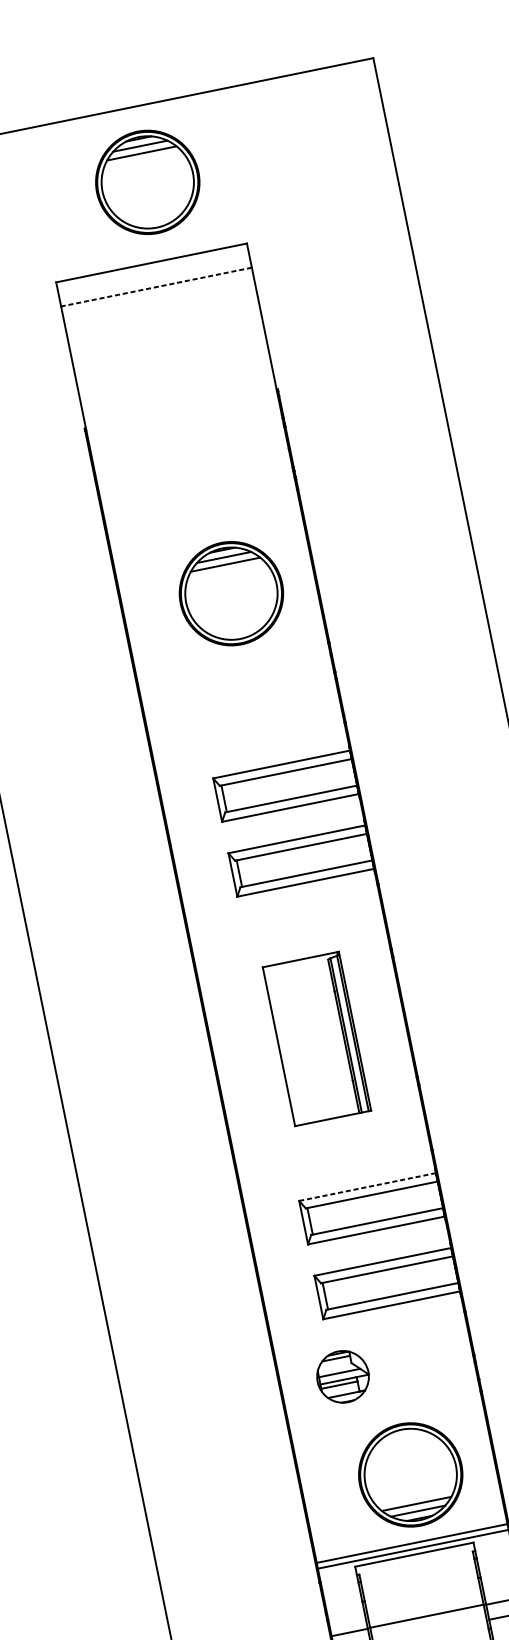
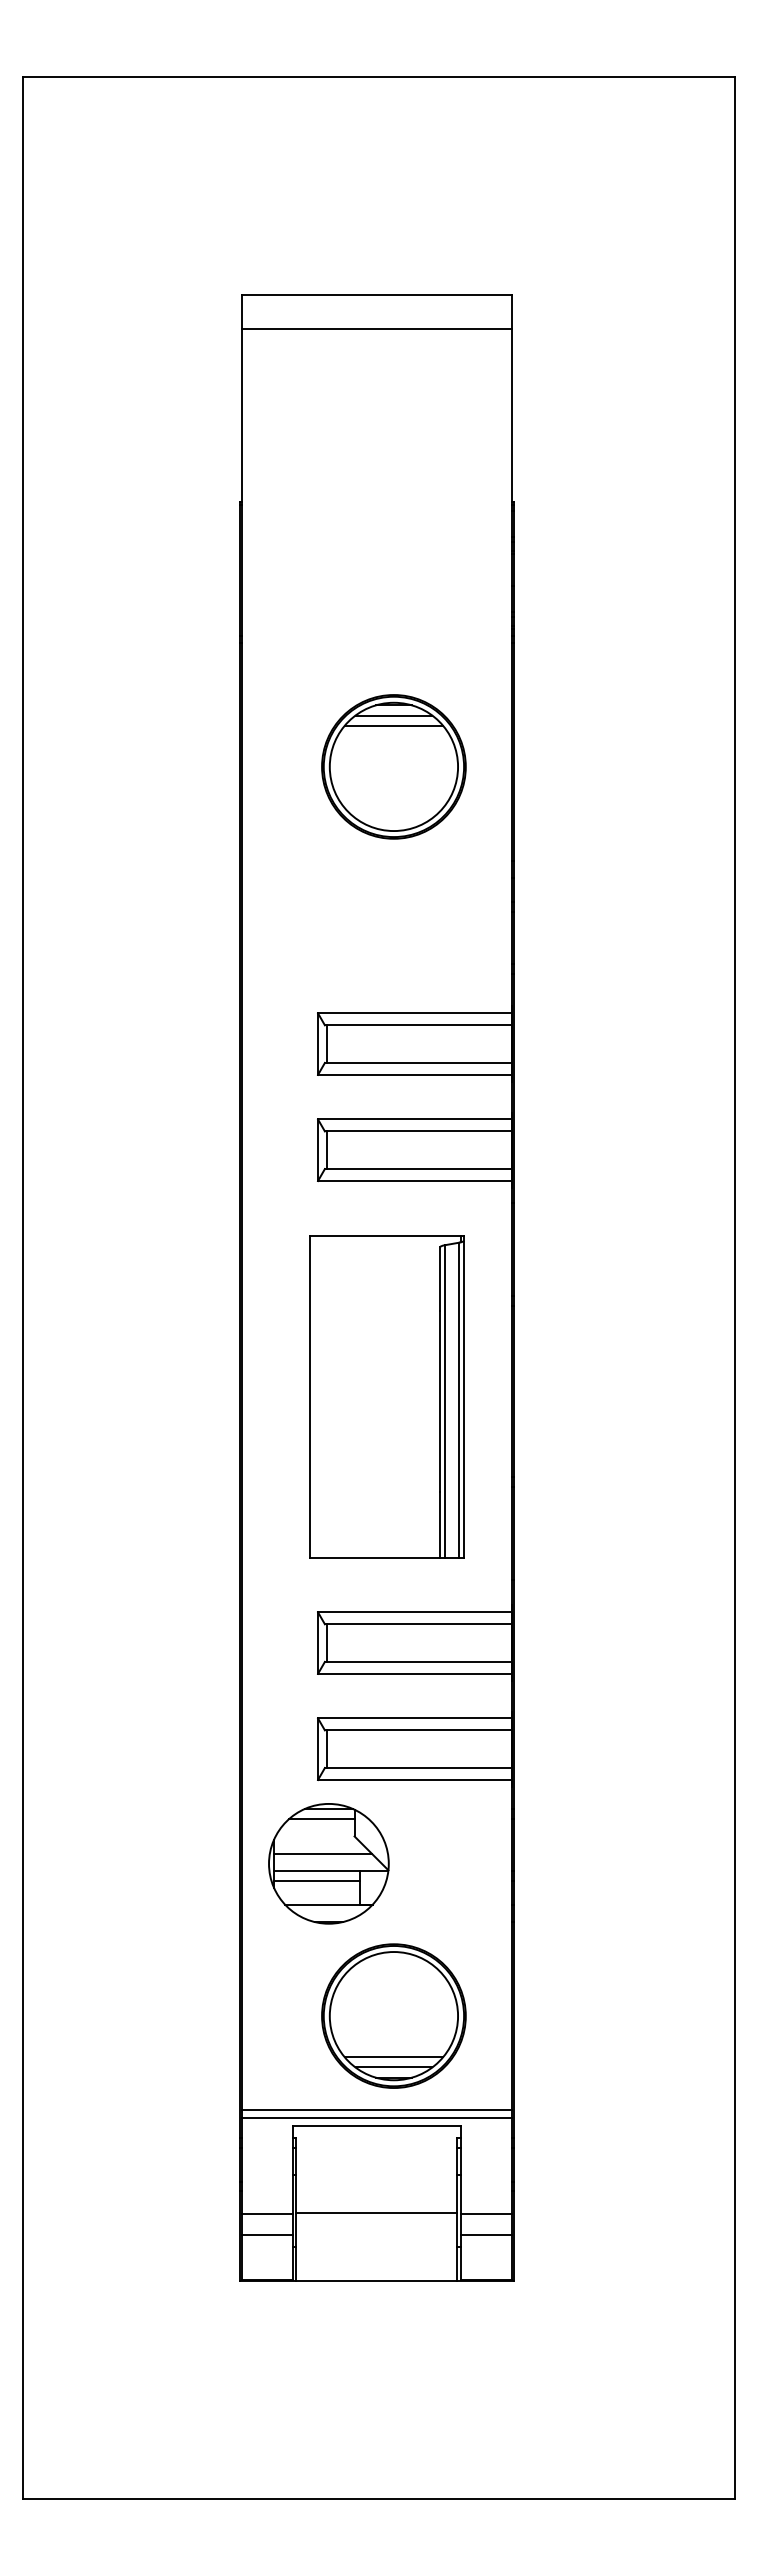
part: (147, 182) -> (393, 183), removed
line: (156, 286) -> (376, 328), dashed -> solid
part: (316, 1038) -> (386, 1396), size x1.43
line: (368, 1187) -> (415, 1612), dashed -> solid
part: (342, 1376) -> (328, 1863), size x1.67

